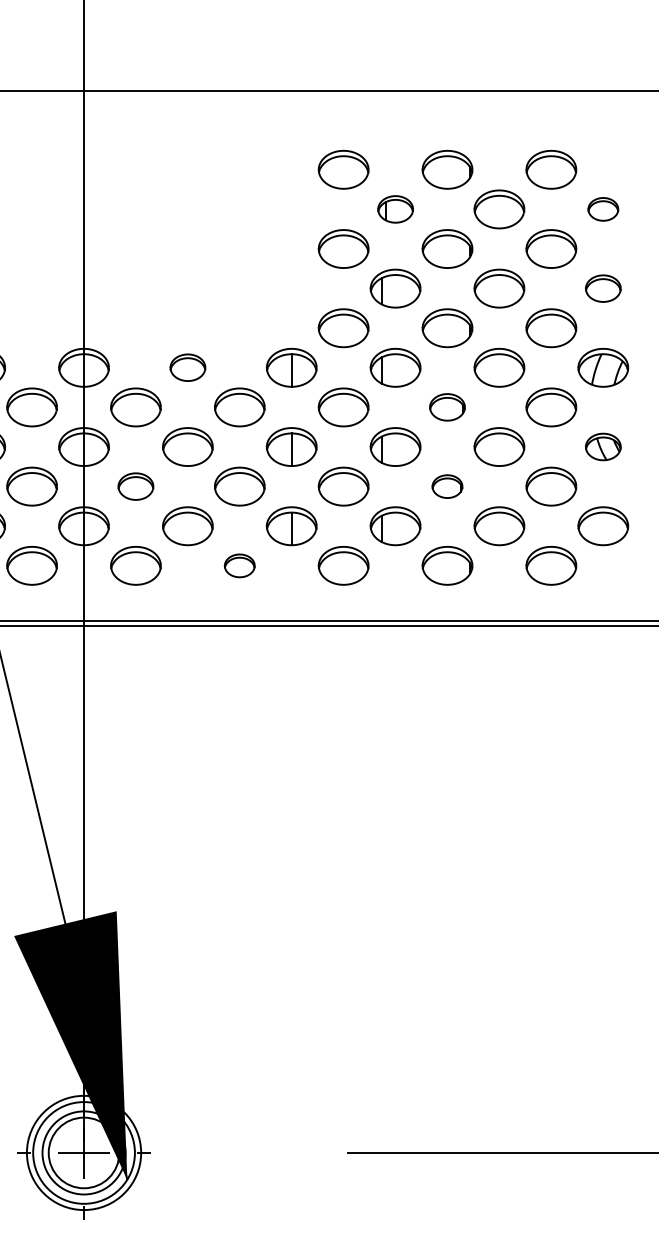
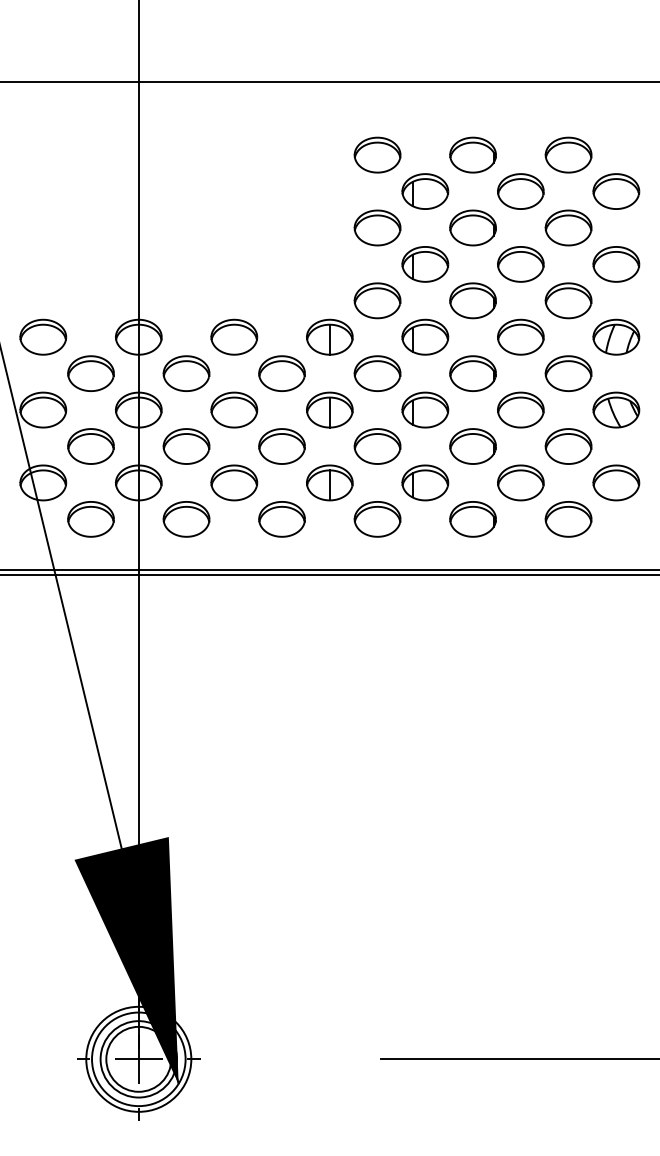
part: (395, 209) -> (425, 191), size x1.43
part: (603, 209) -> (616, 191), size x1.67
part: (603, 288) -> (616, 264), size x1.43
part: (188, 367) -> (234, 336), size x1.43
part: (446, 407) -> (472, 373), size x1.43
part: (603, 446) -> (616, 409), size x1.43
part: (135, 486) -> (186, 446), size x1.43
part: (446, 486) -> (472, 446), size x1.67
part: (239, 565) -> (281, 519), size x1.67

